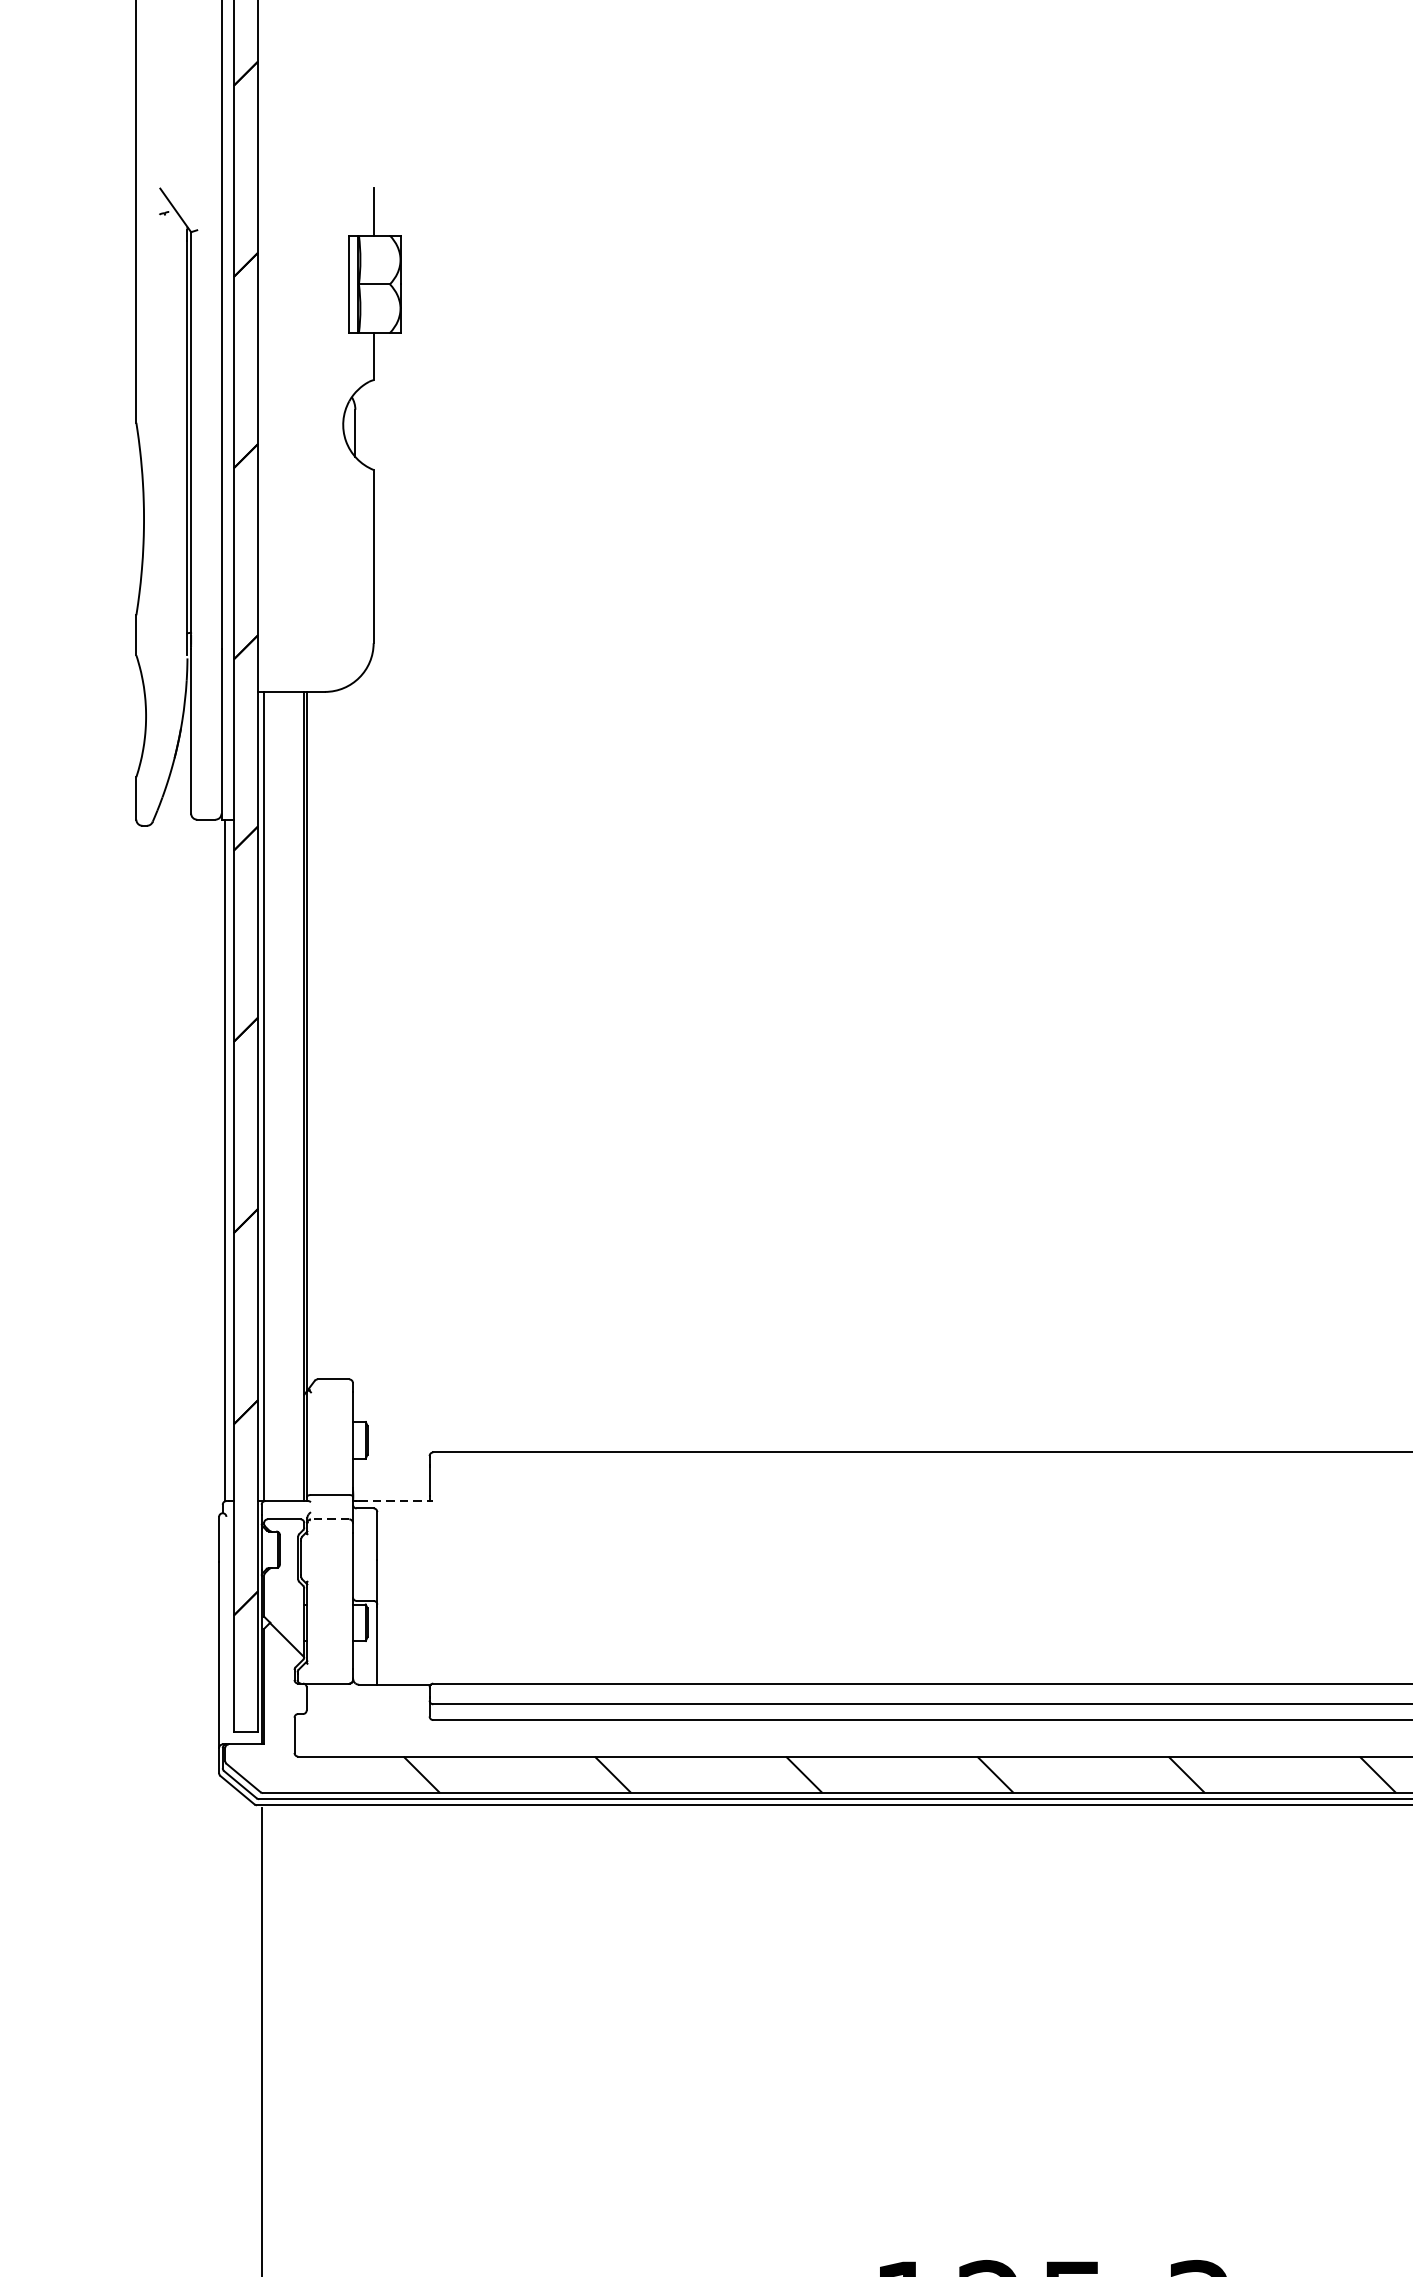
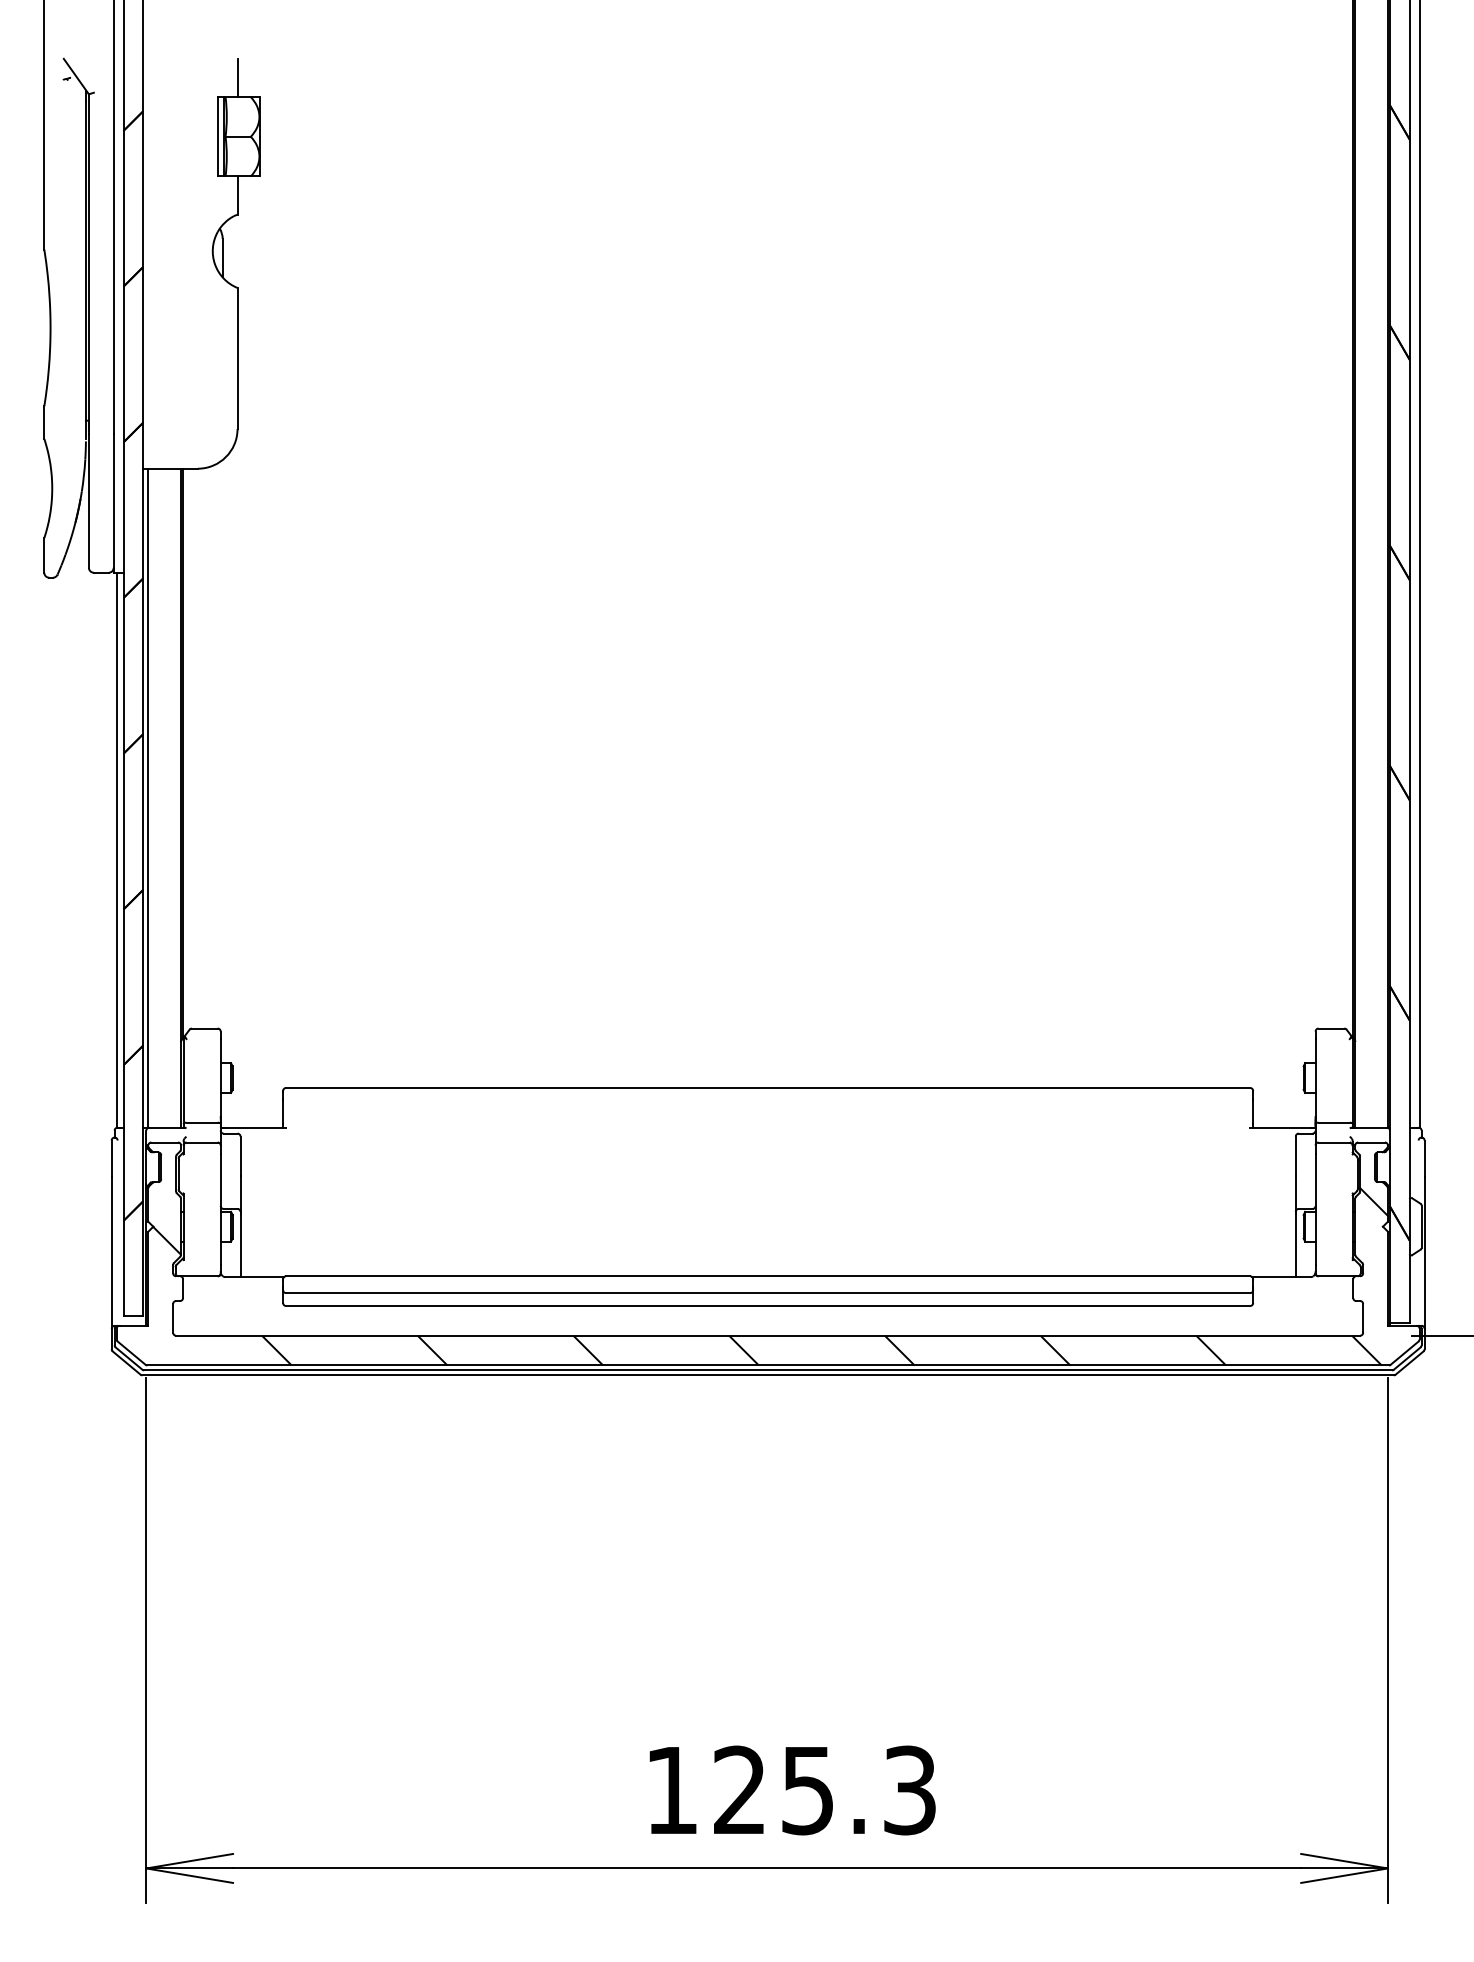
line: (396, 1500) -> (256, 1127), dashed -> solid
line: (330, 1519) -> (202, 1142), dashed -> solid

